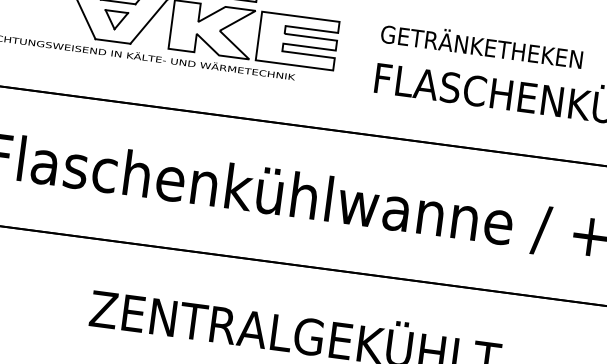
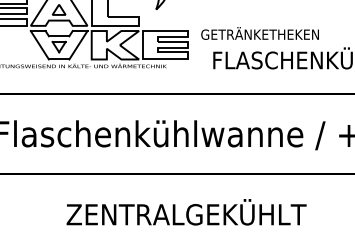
text: (481, 44) -> (259, 33), moved

